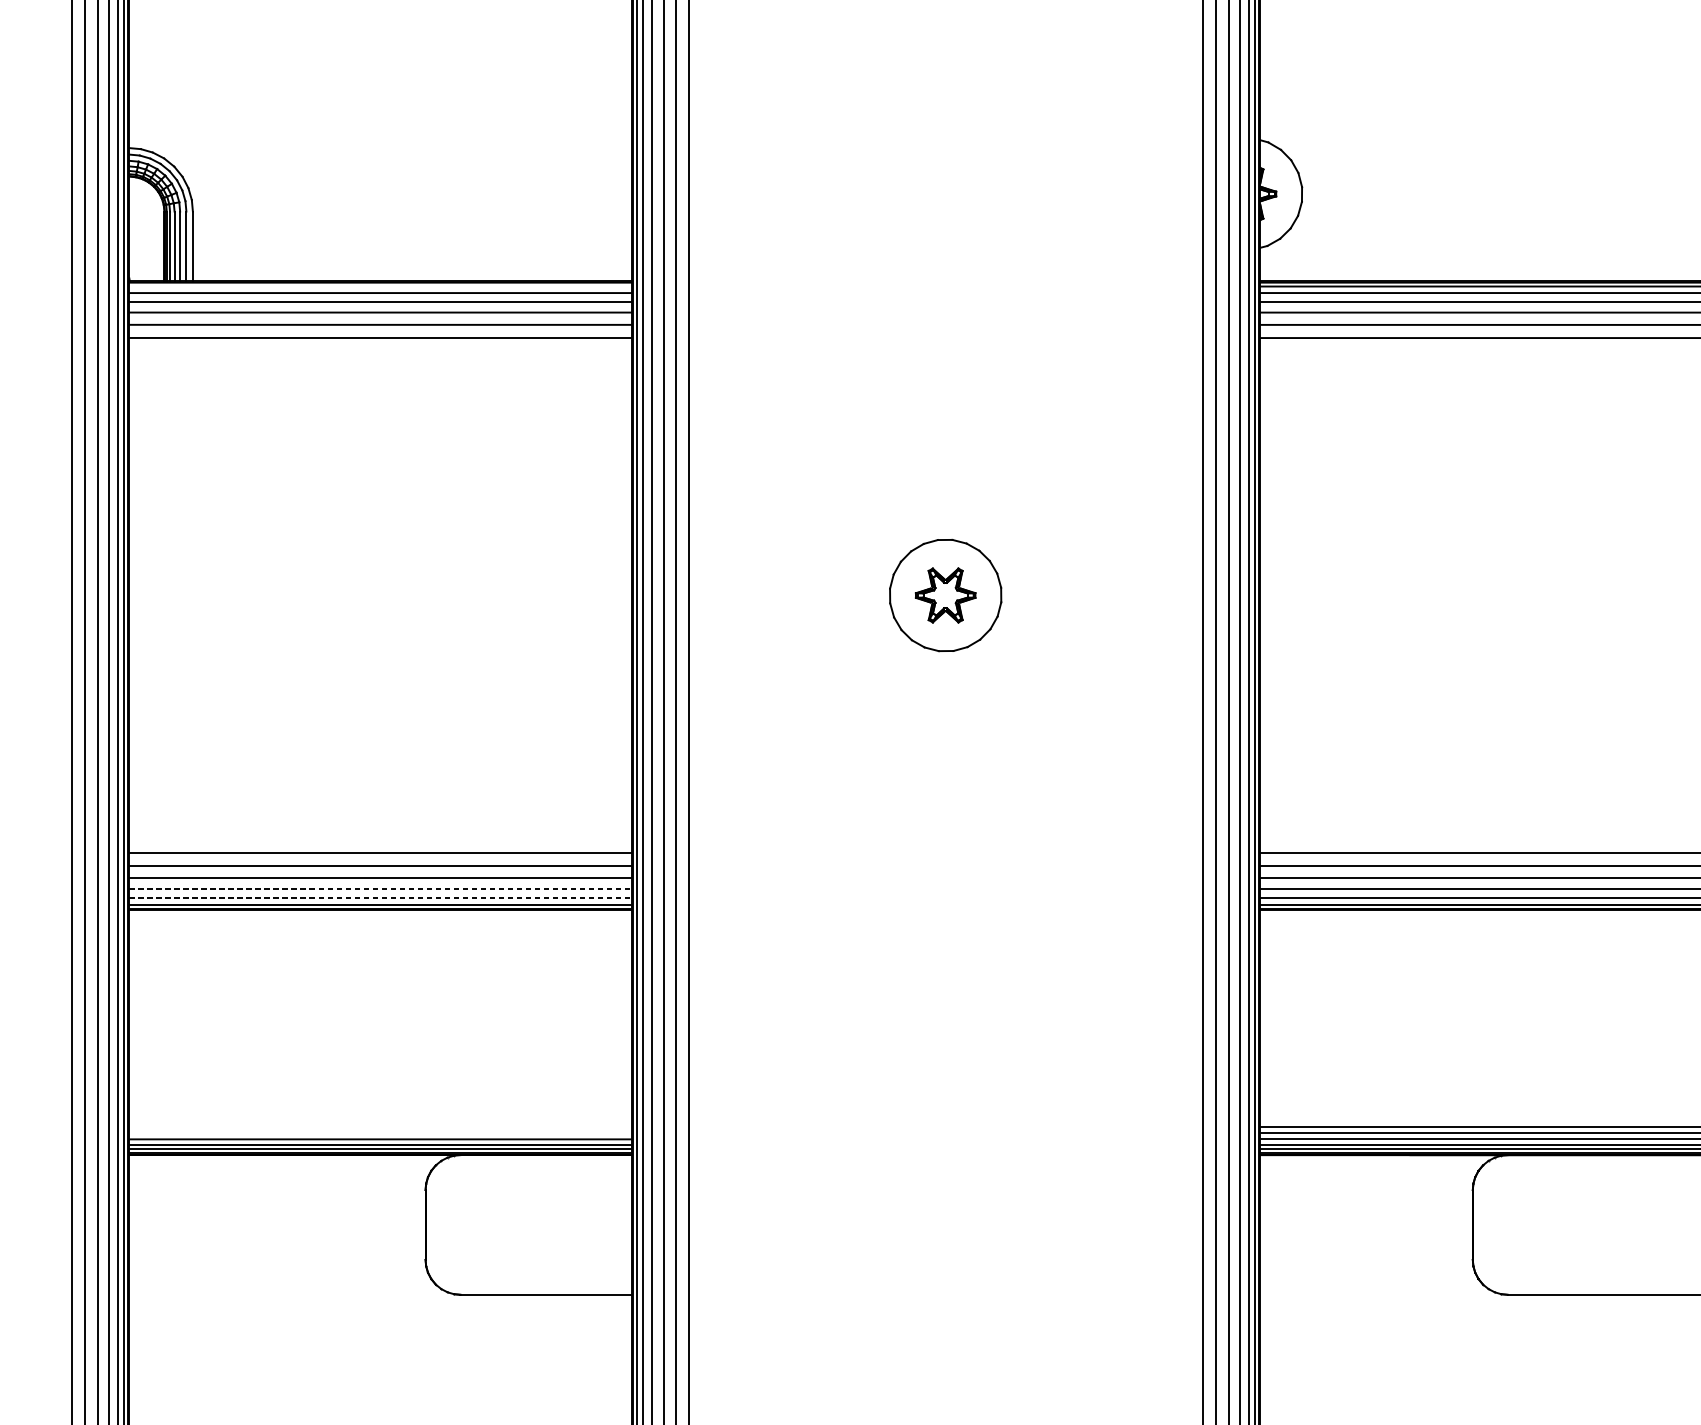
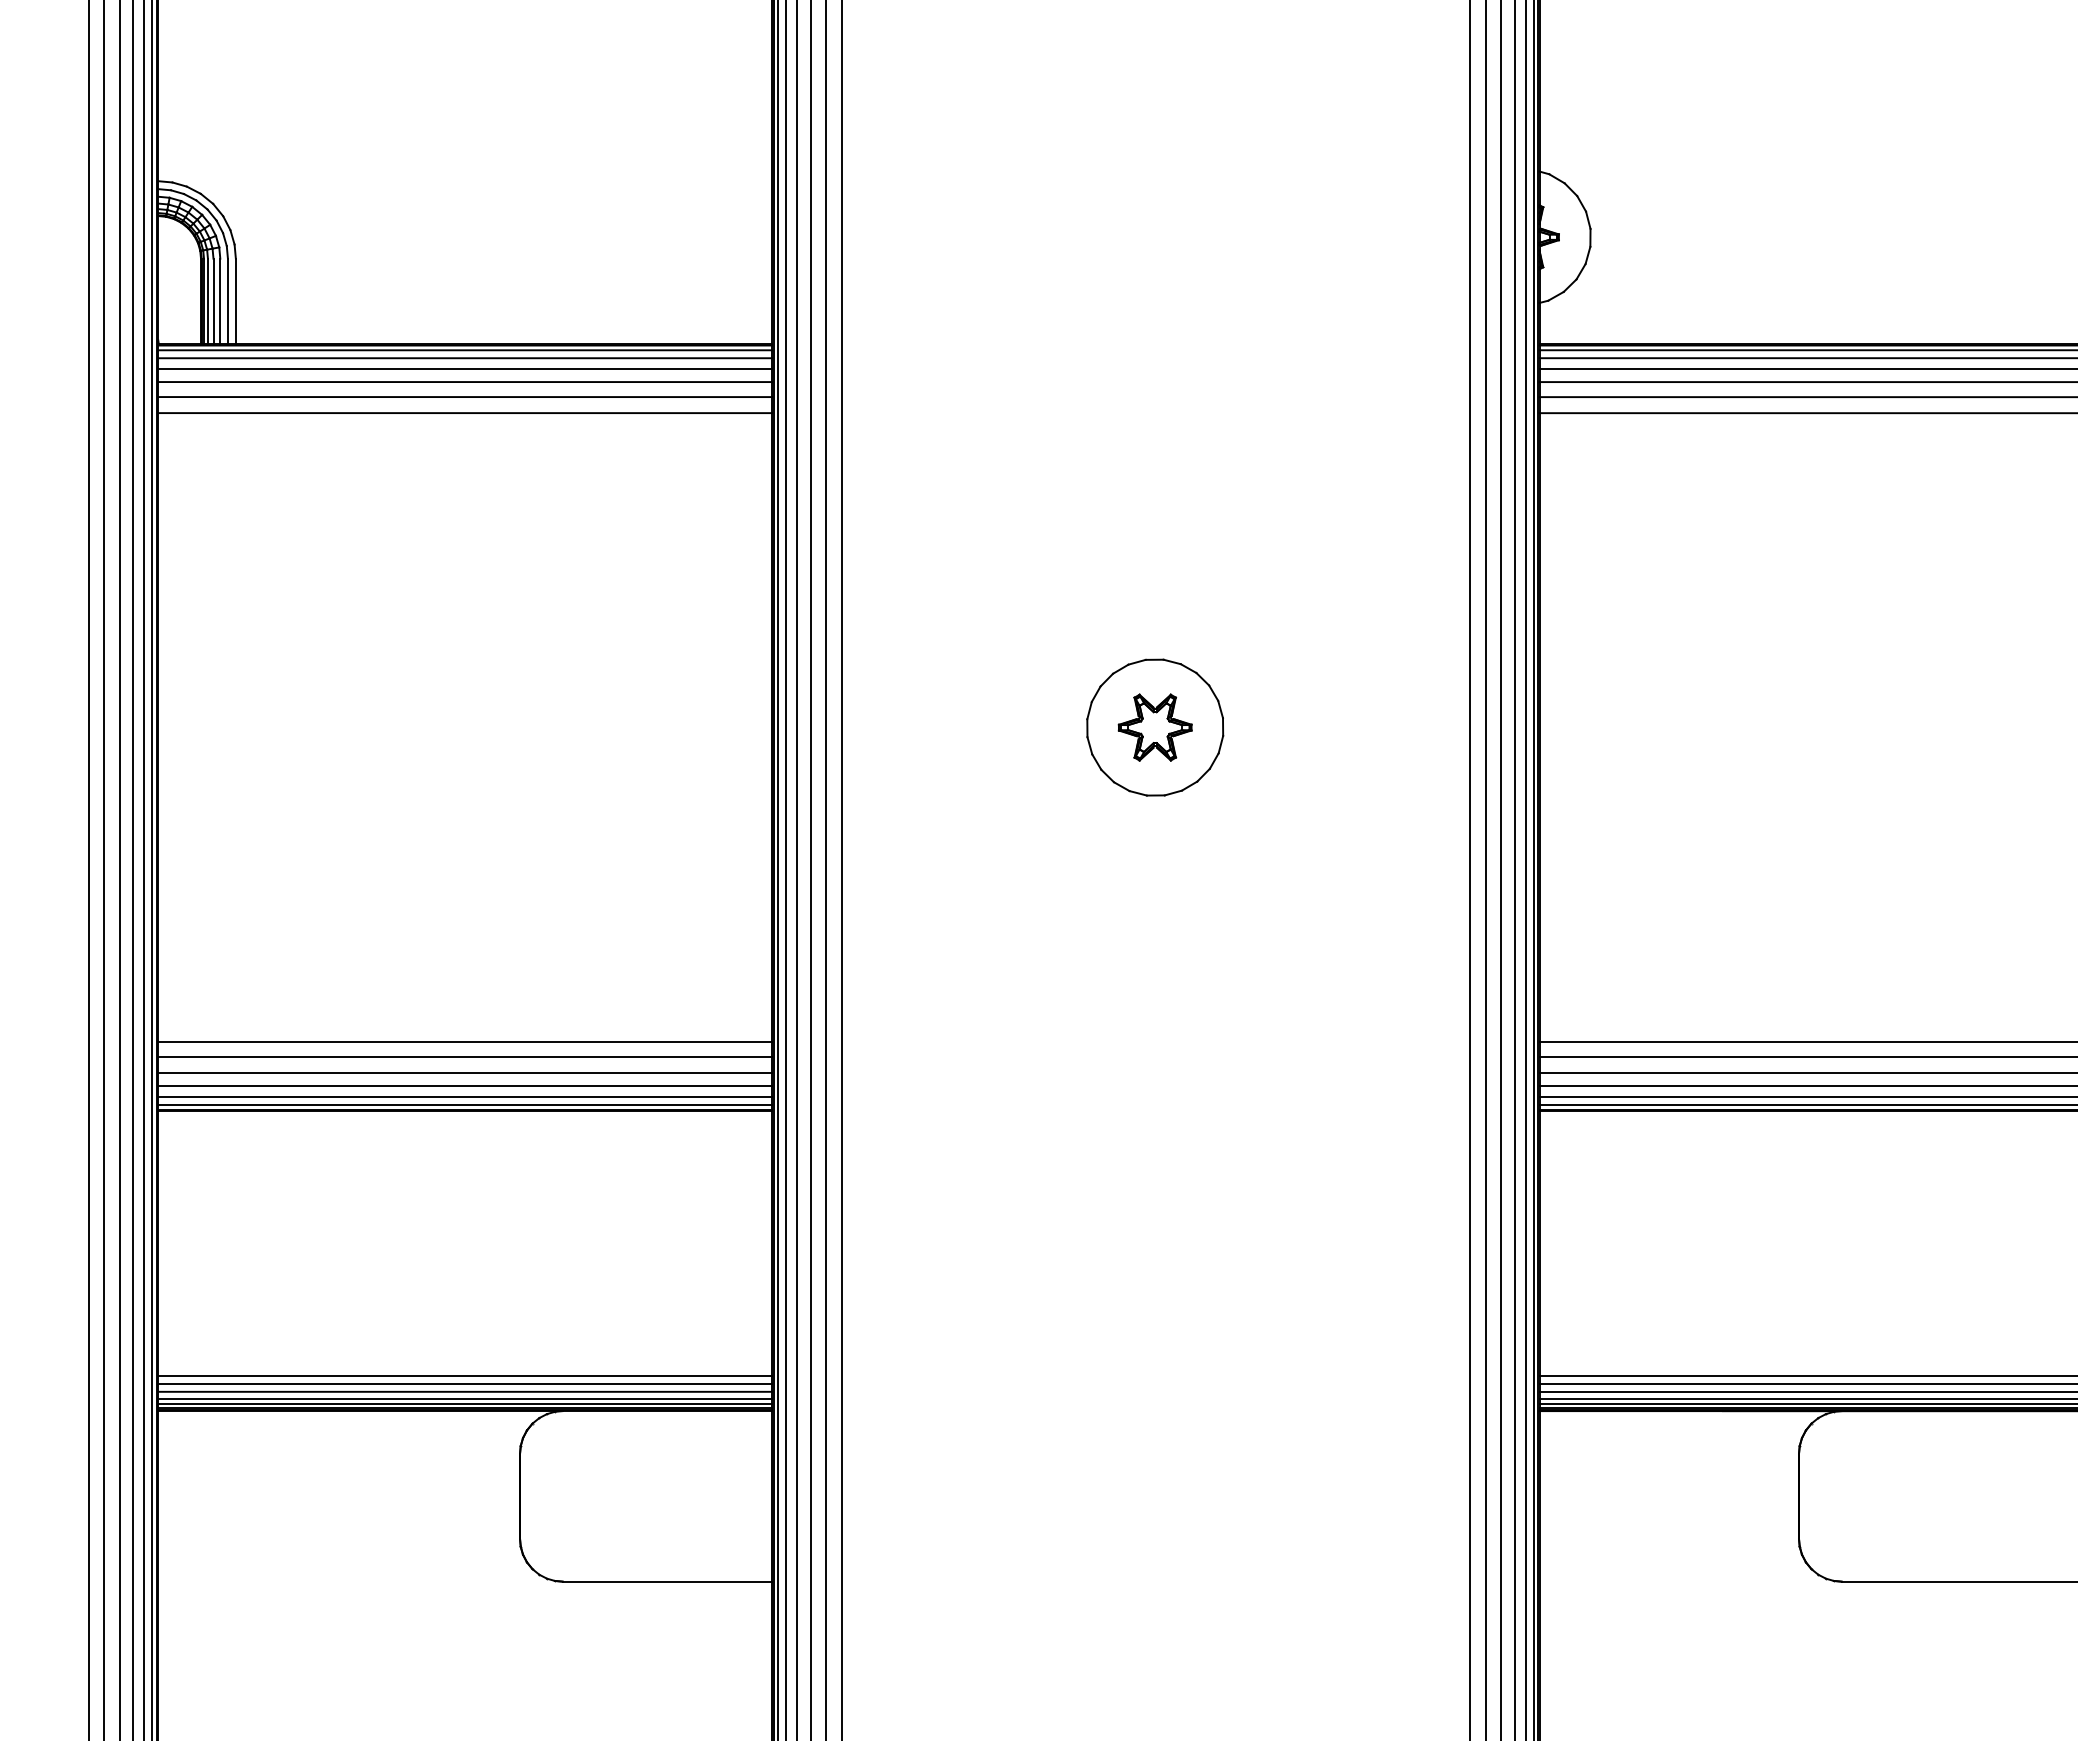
line: (380, 286) -> (465, 350), added
line: (380, 889) -> (465, 1086), dashed -> solid
line: (380, 898) -> (465, 1097), dashed -> solid
line: (380, 1126) -> (465, 1376), added
line: (380, 1133) -> (465, 1384), added

